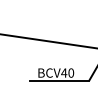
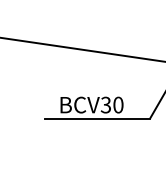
text: (64, 72) -> (106, 104), BCV40 -> BCV30

